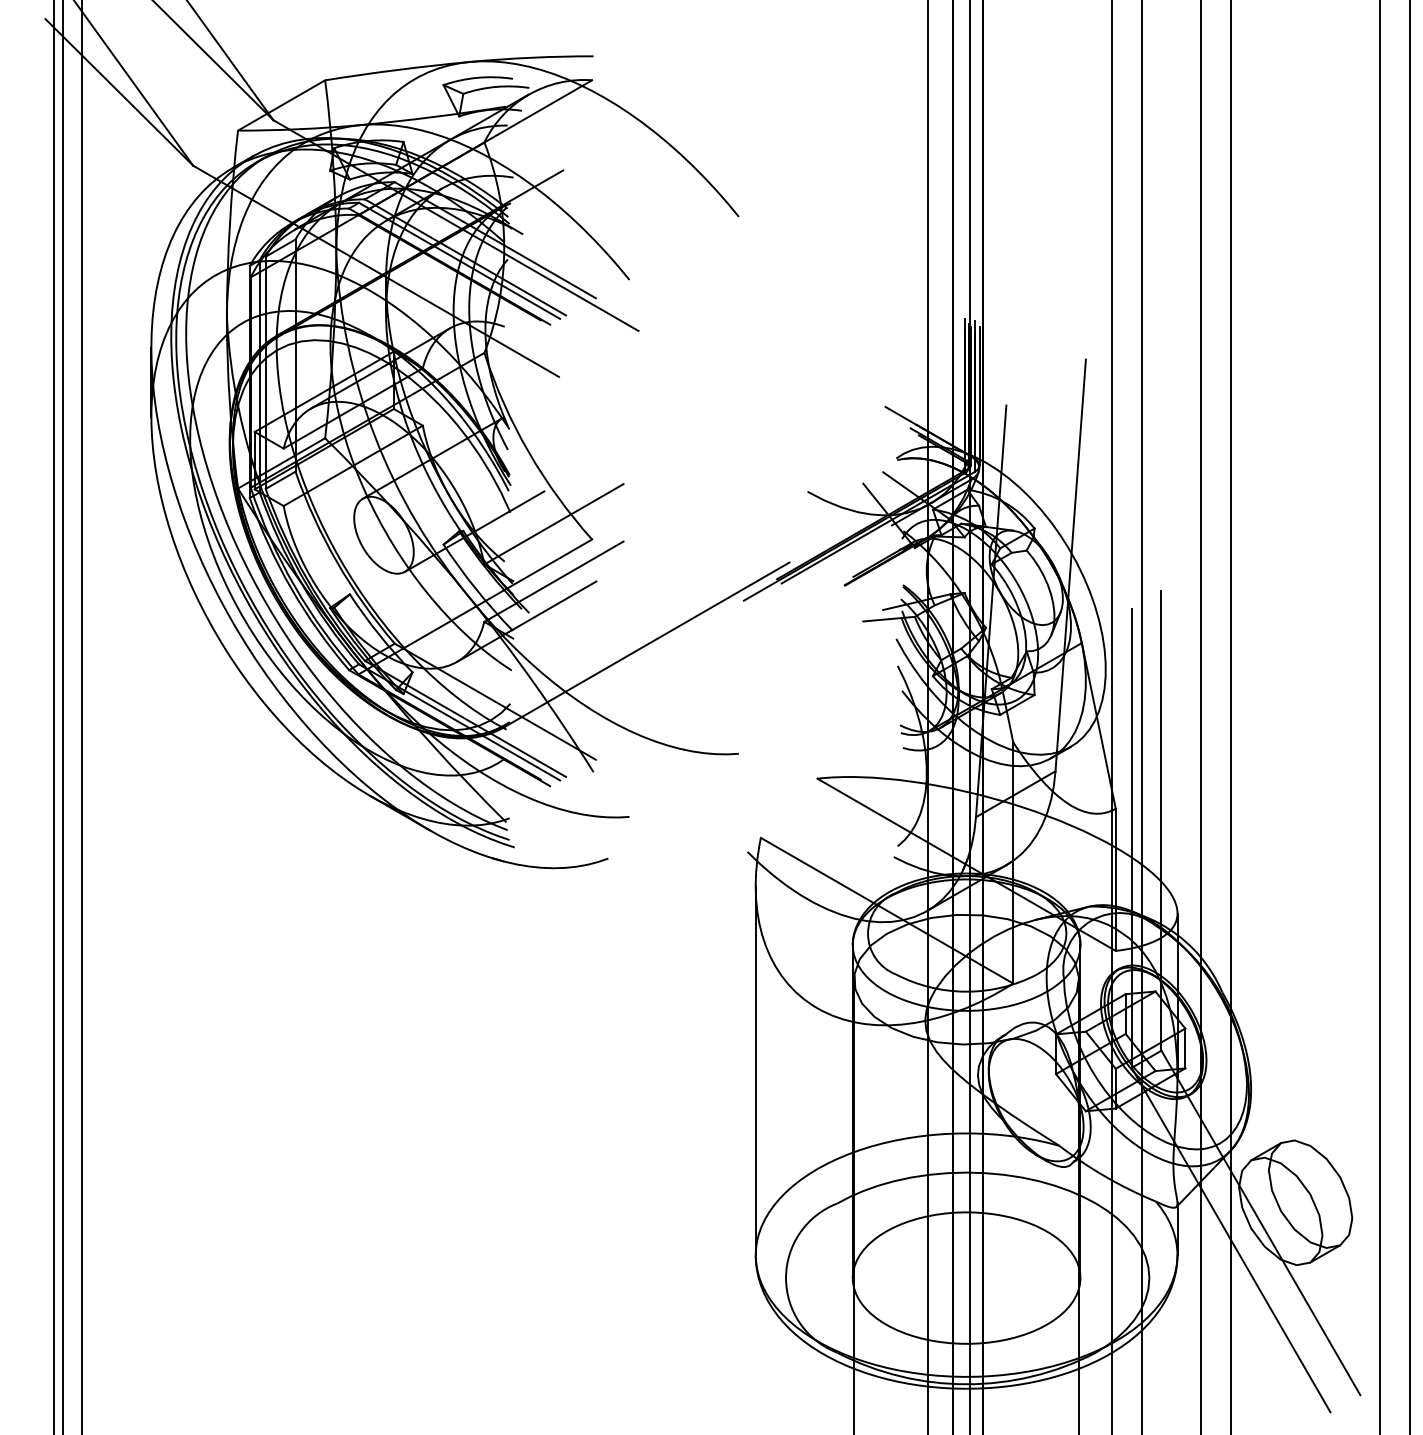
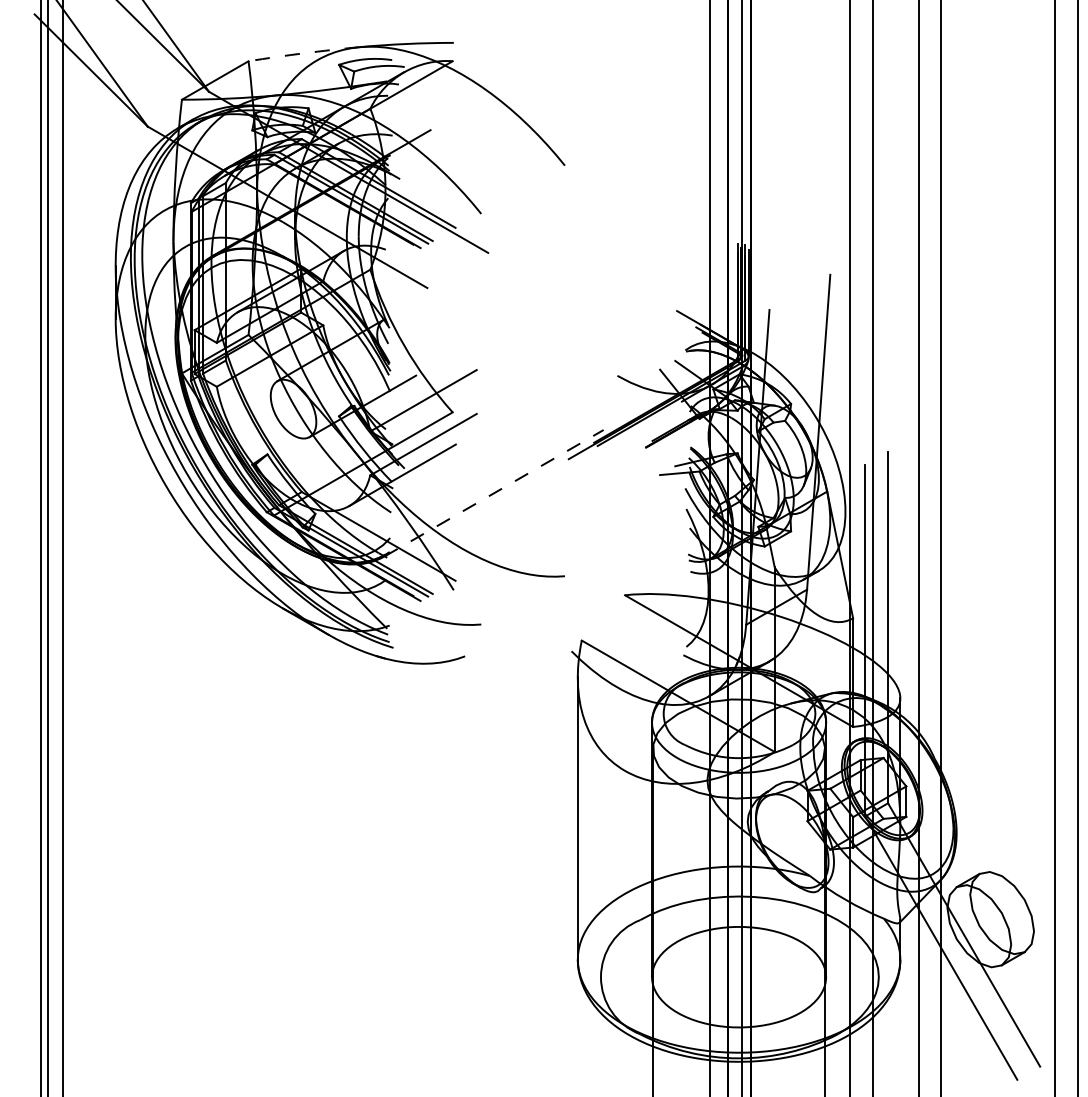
arc: (397, 69) -> (303, 52), solid -> dashed
line: (646, 644) -> (494, 492), solid -> dashed

